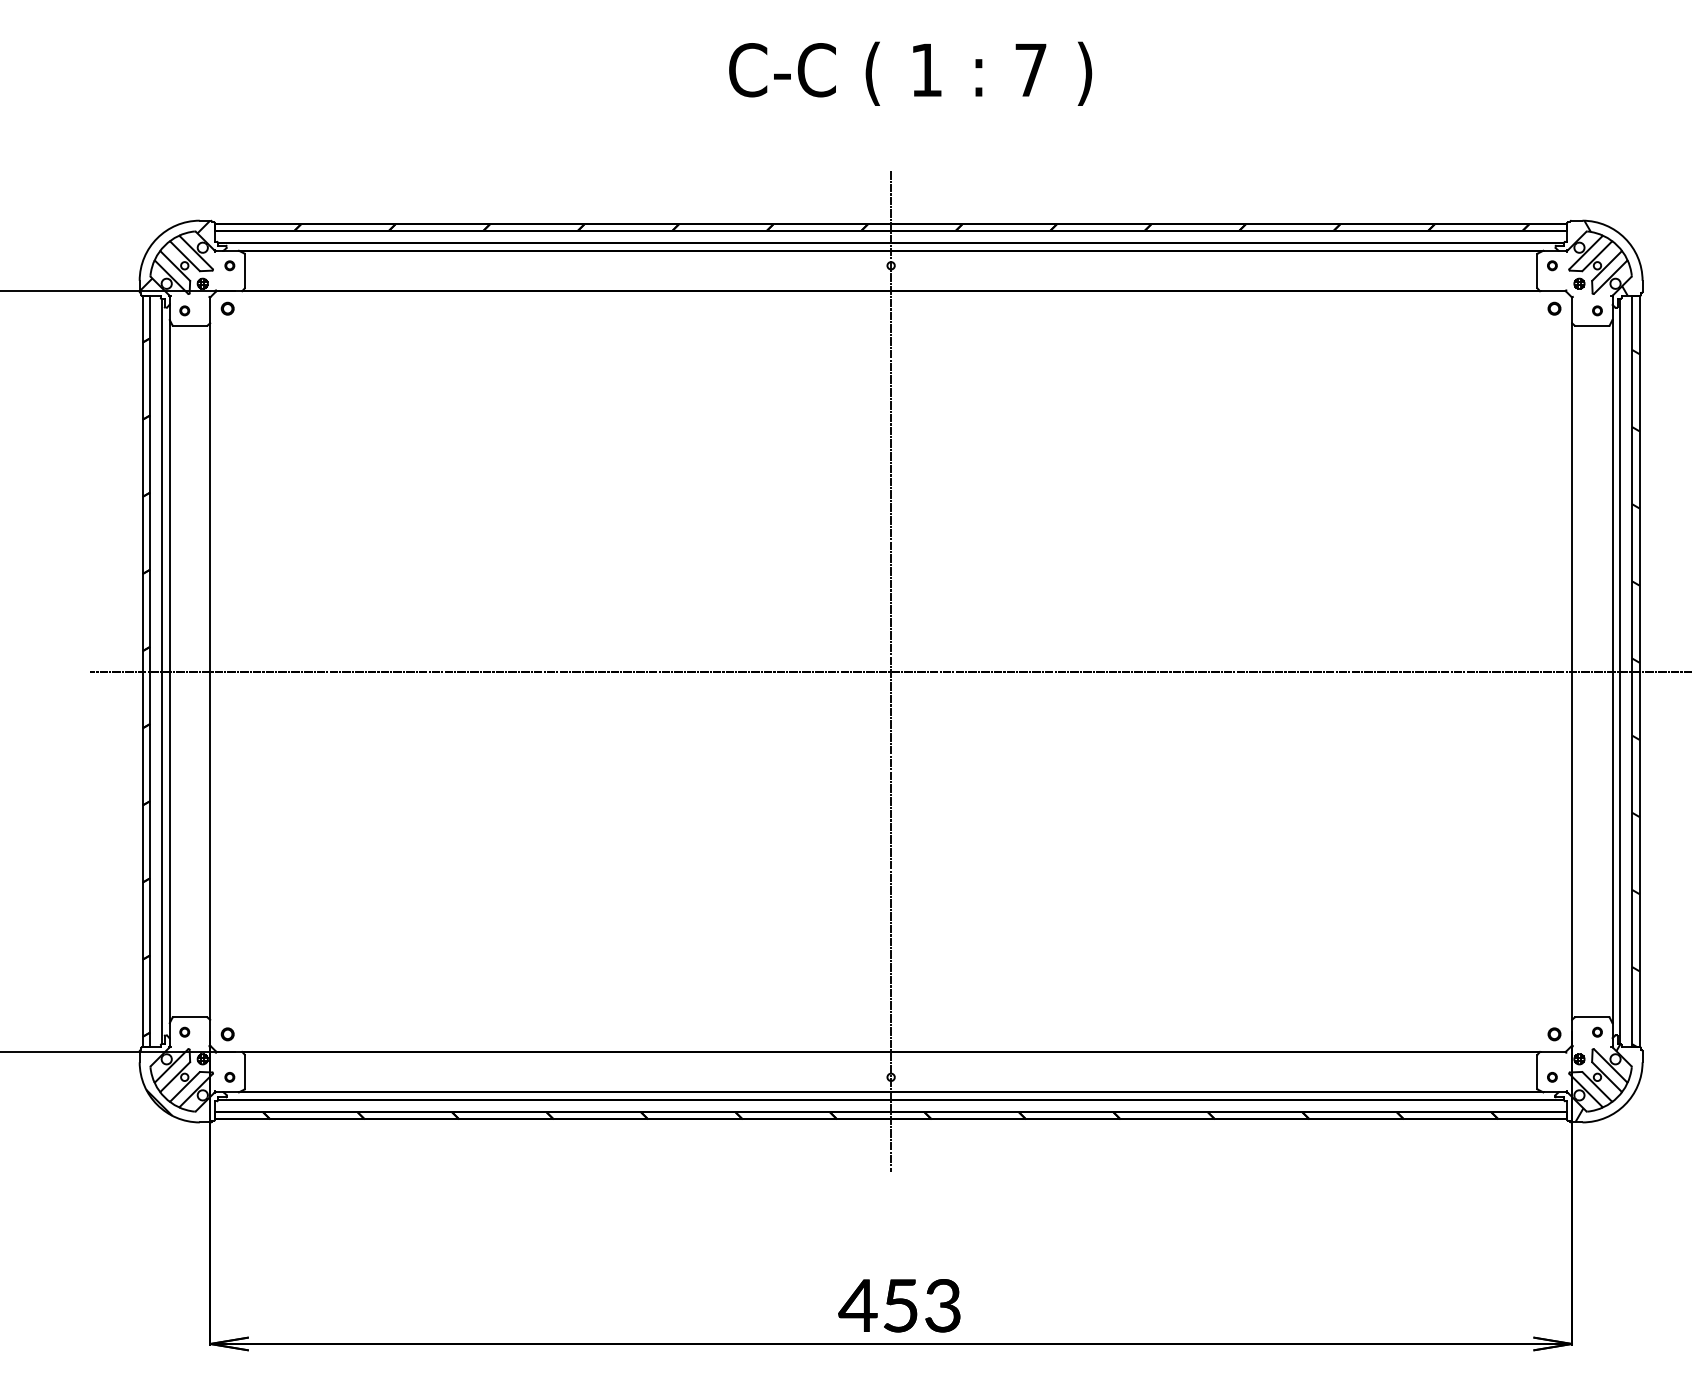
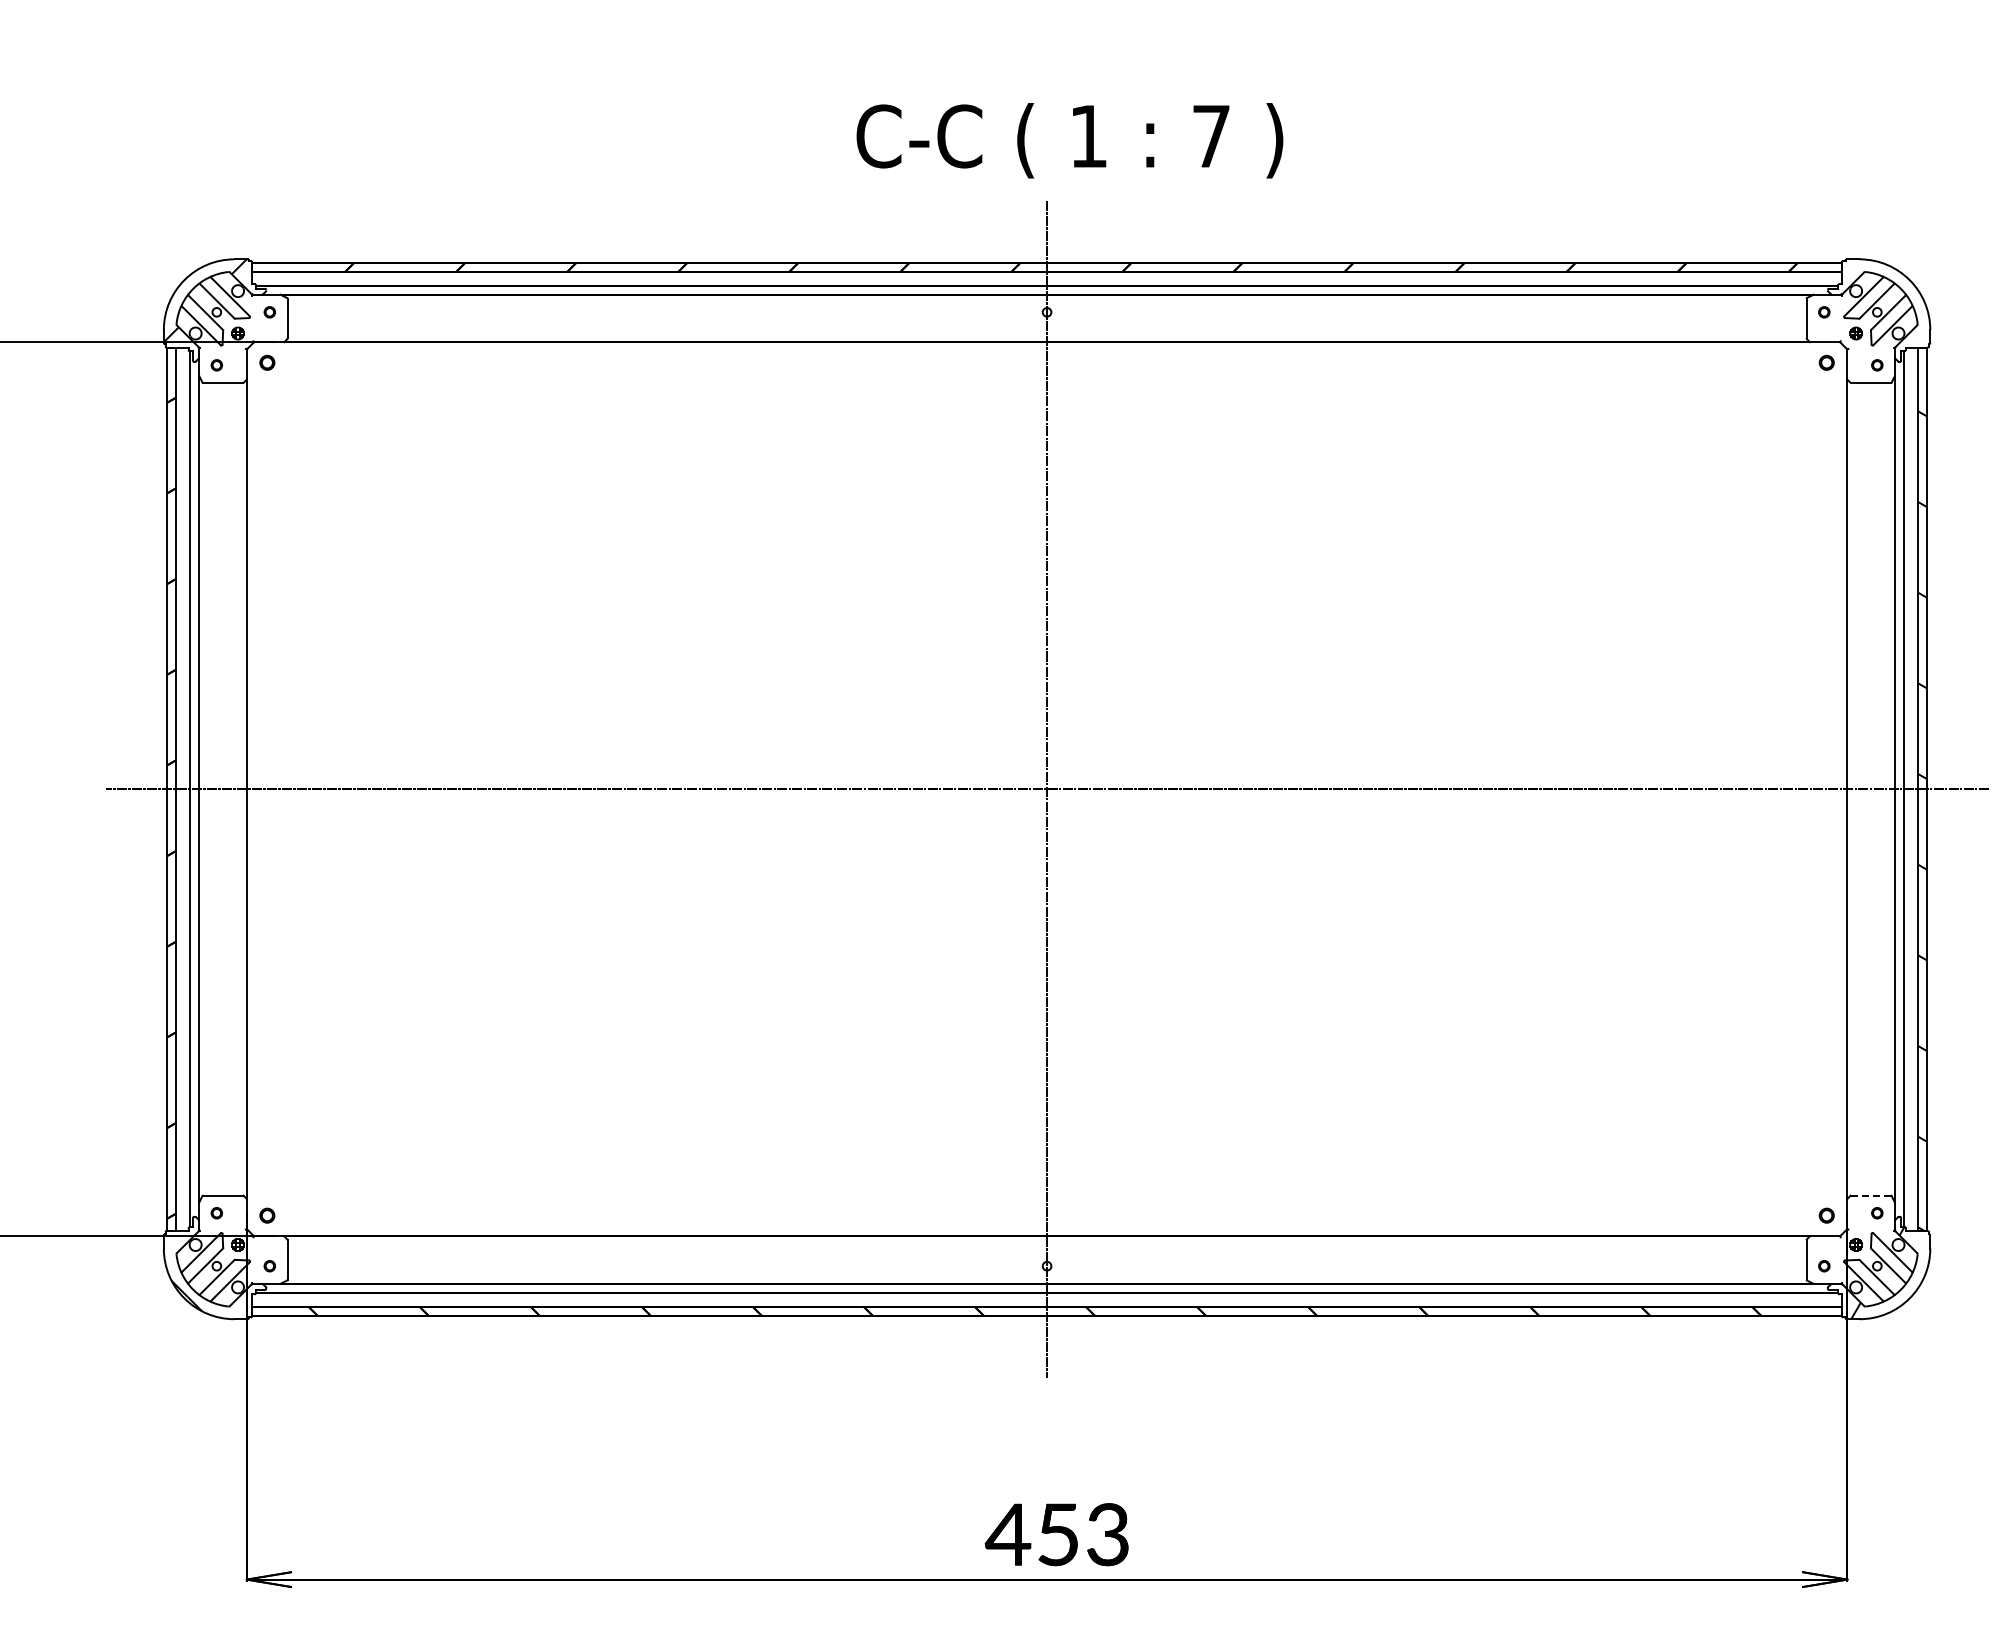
text: (910, 73) -> (1069, 140), moved
hatch: (1605, 258) -> (1886, 303), removed
line: (1592, 1017) -> (1871, 1195), solid -> dashed

